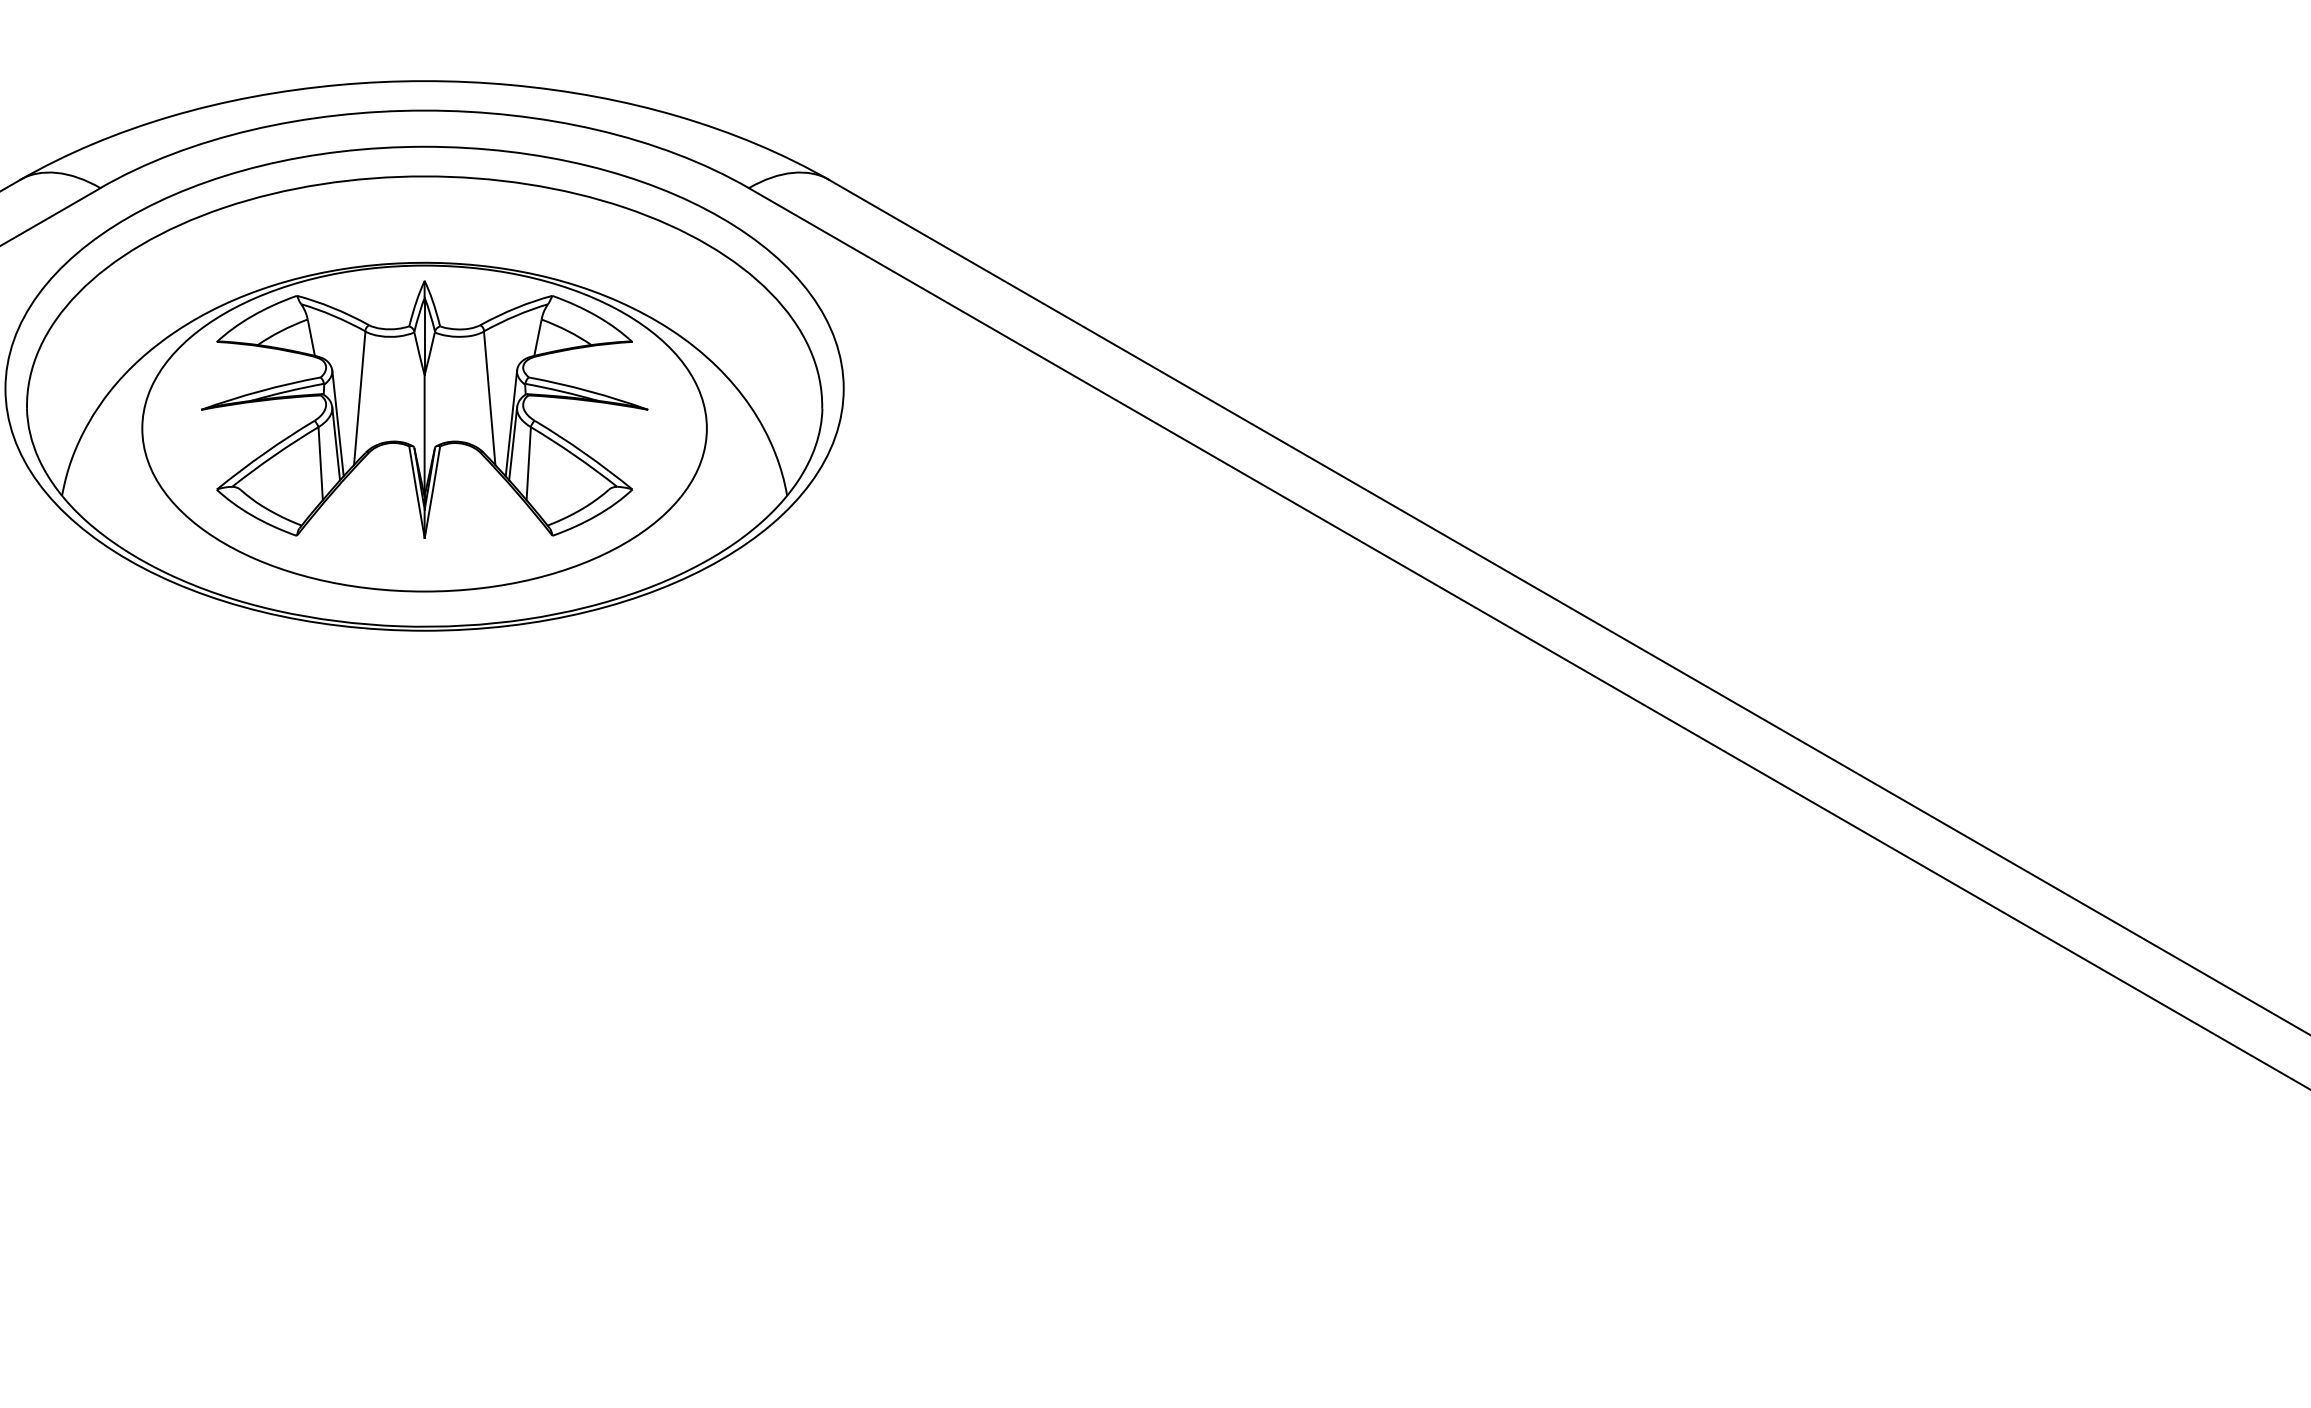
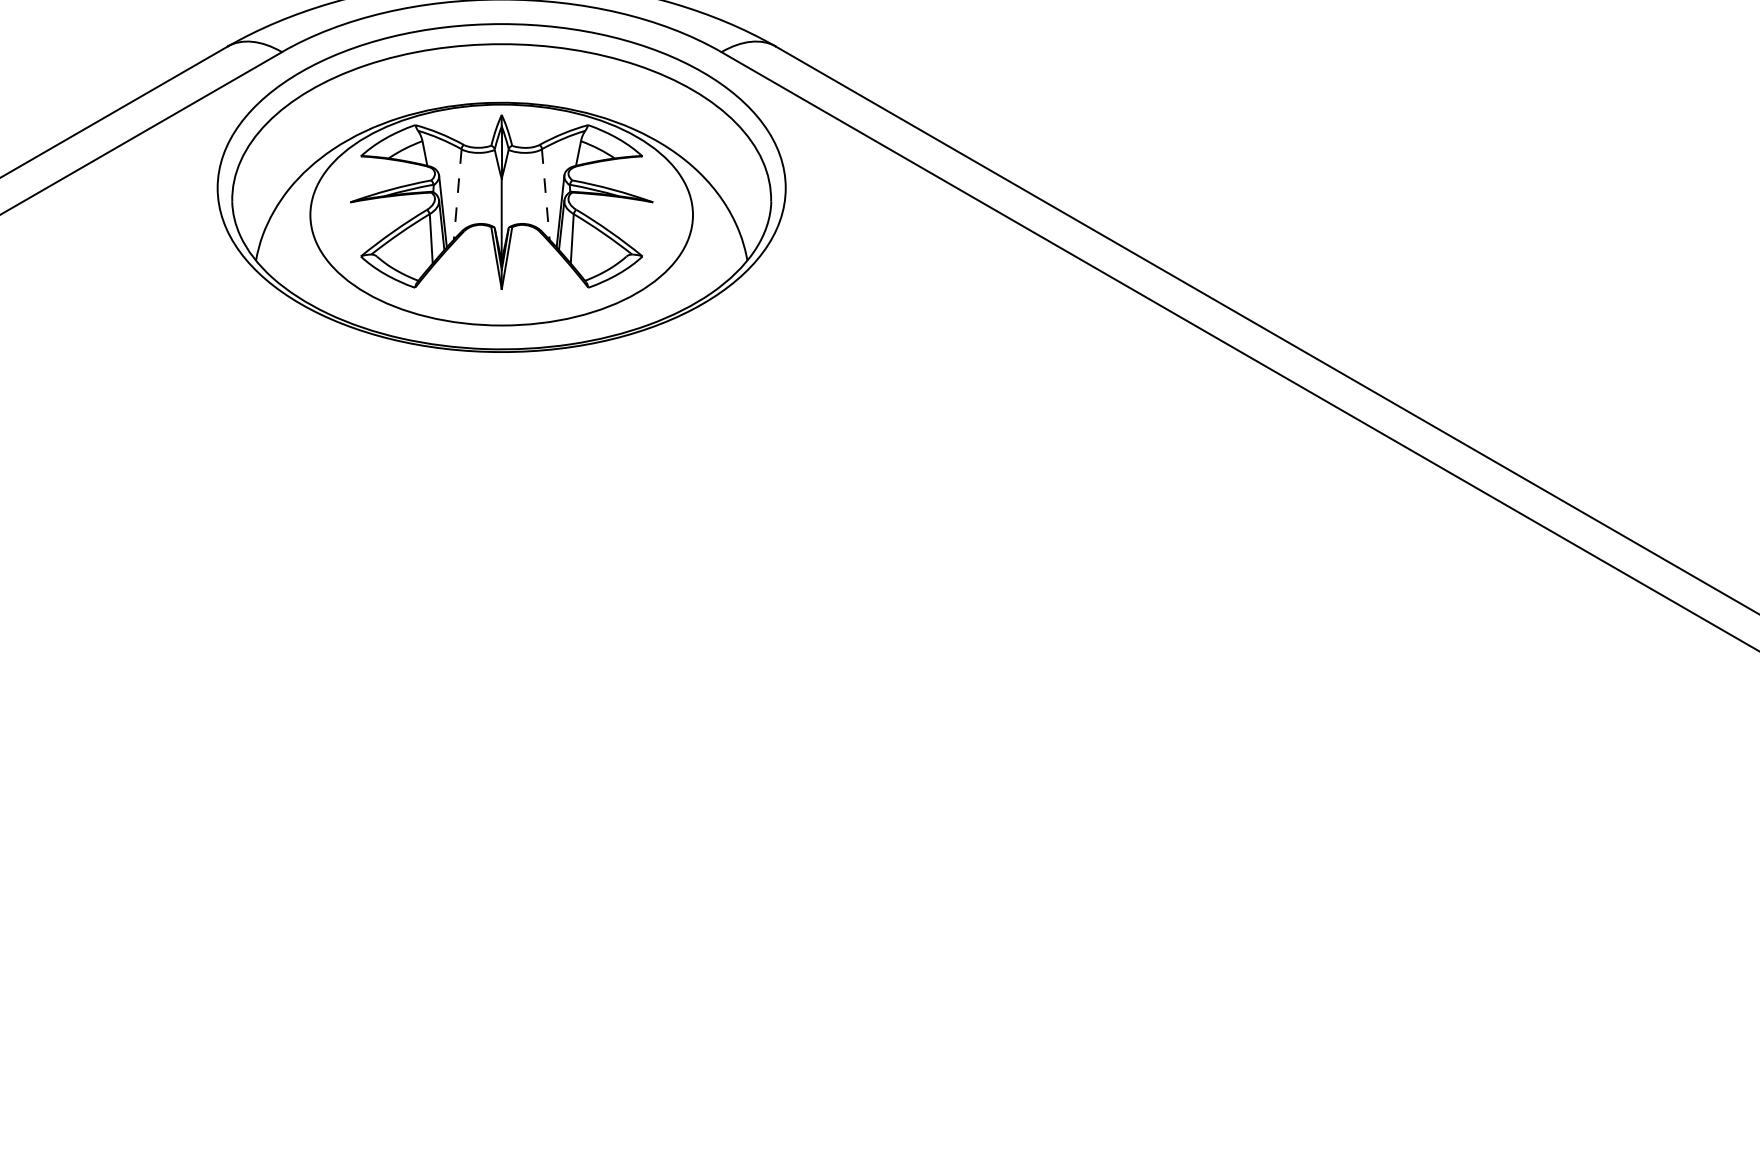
line: (359, 399) -> (457, 195), solid -> dashed
line: (489, 399) -> (545, 195), solid -> dashed

